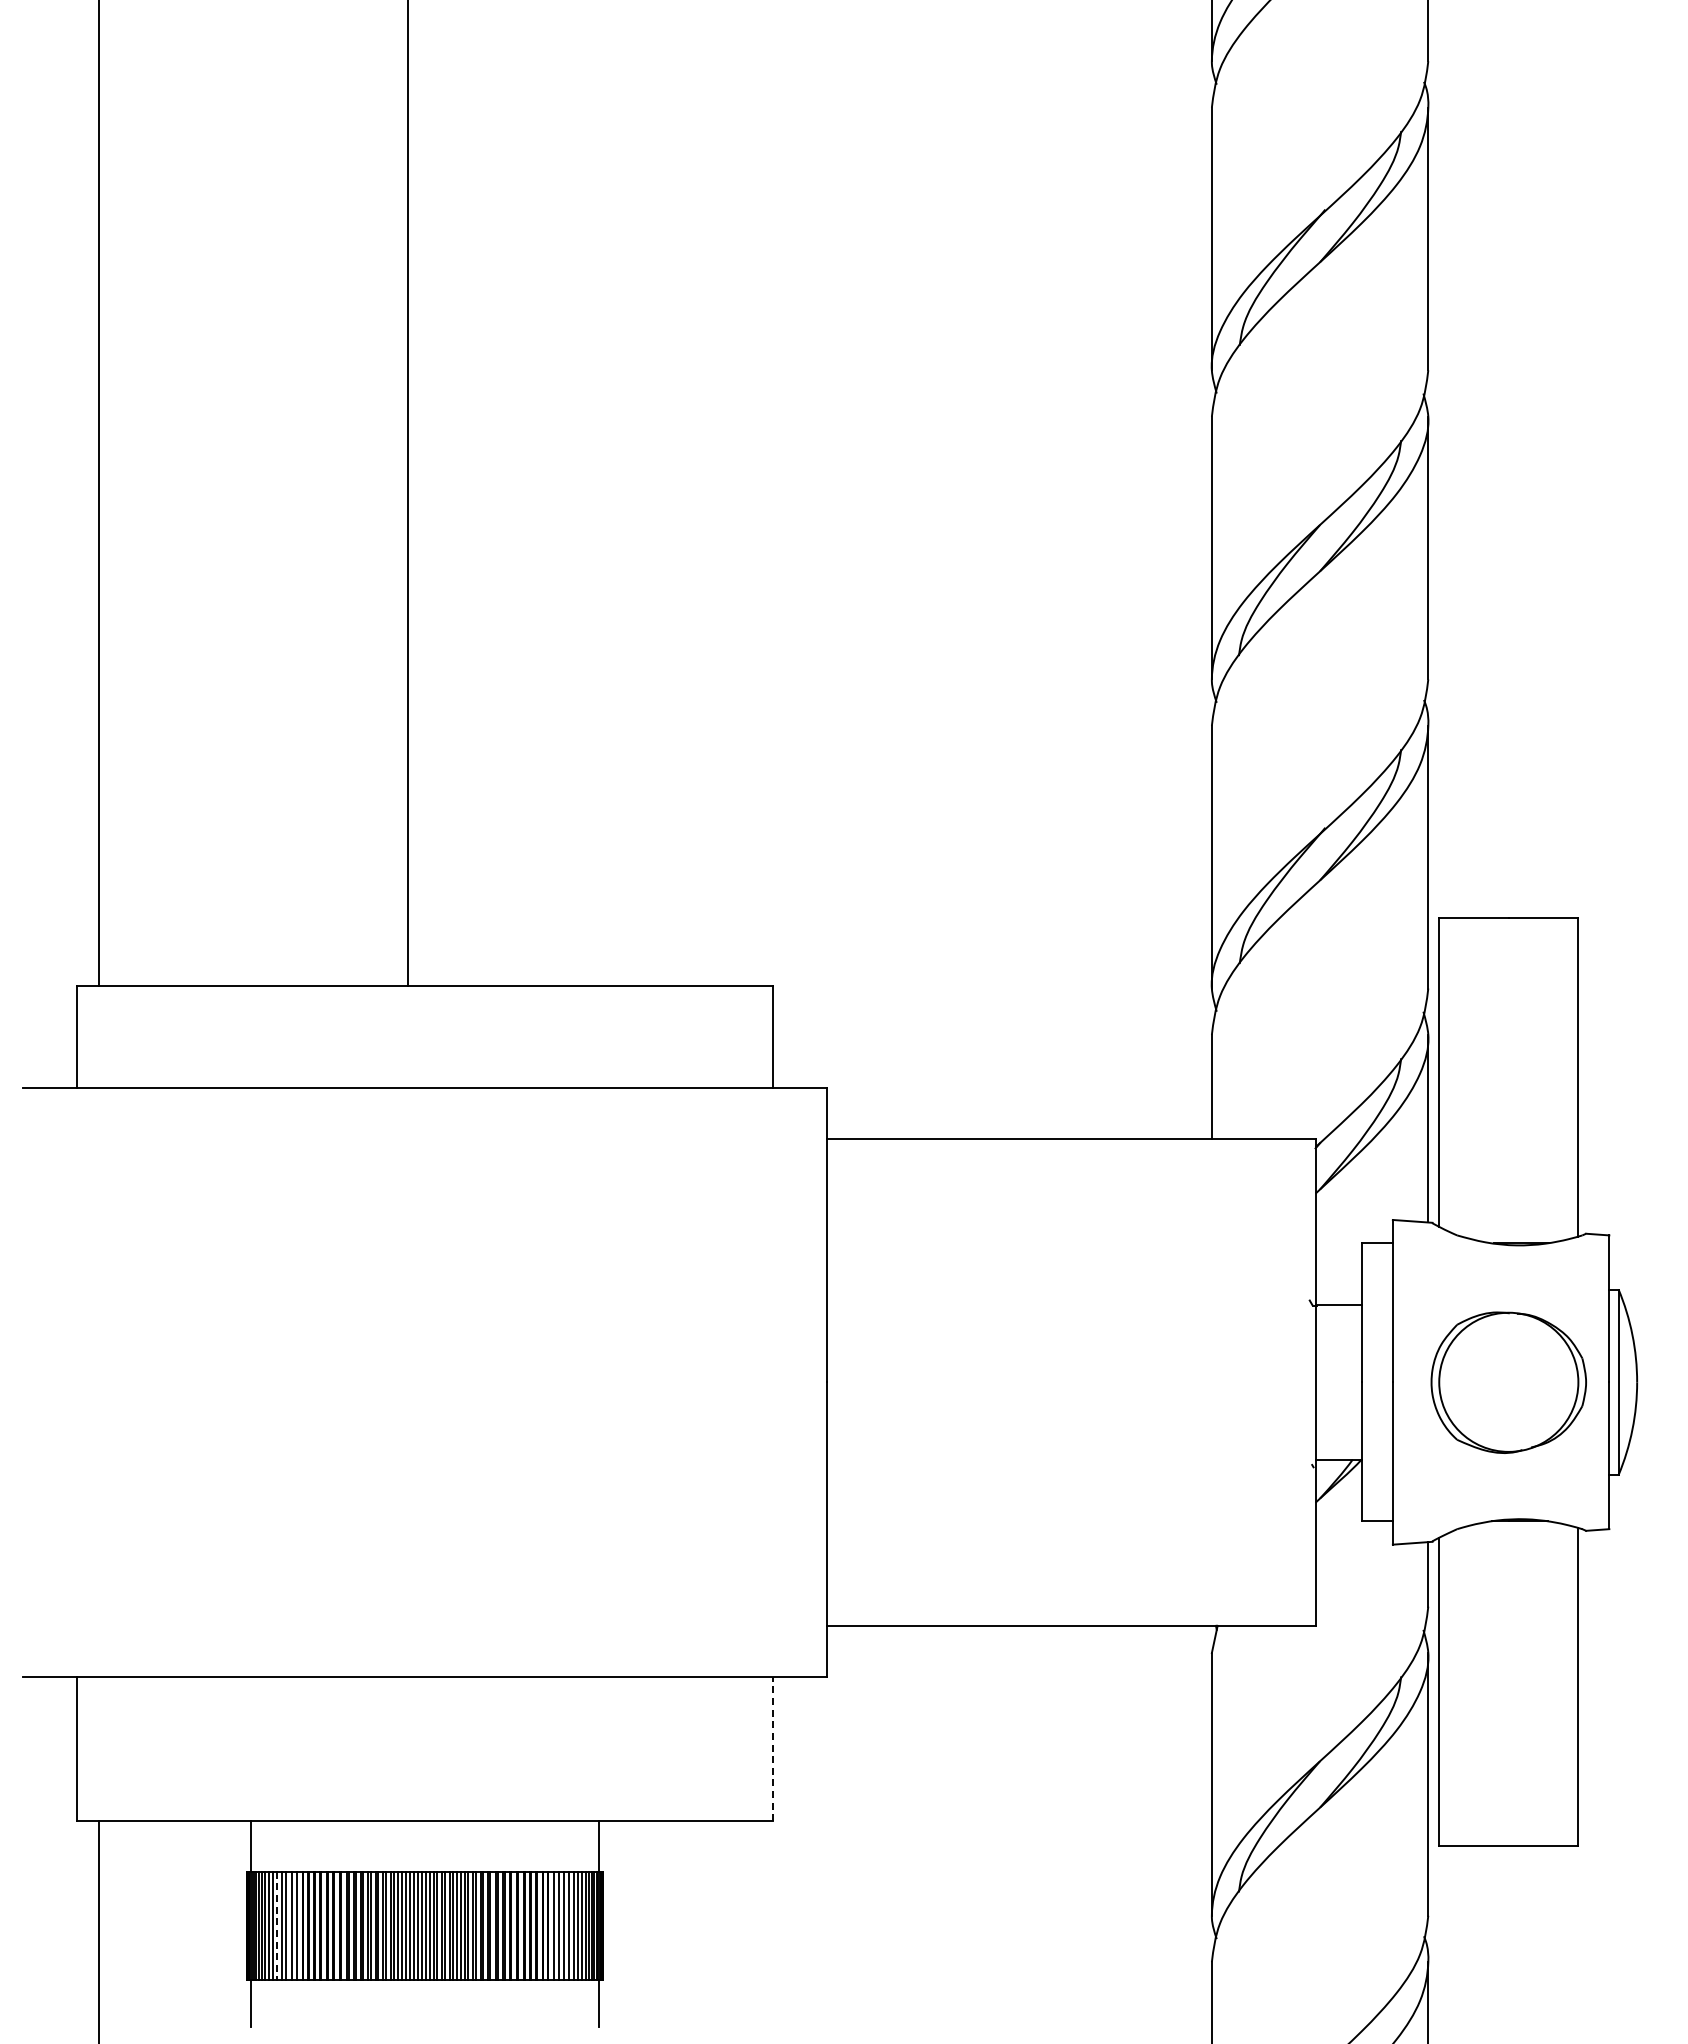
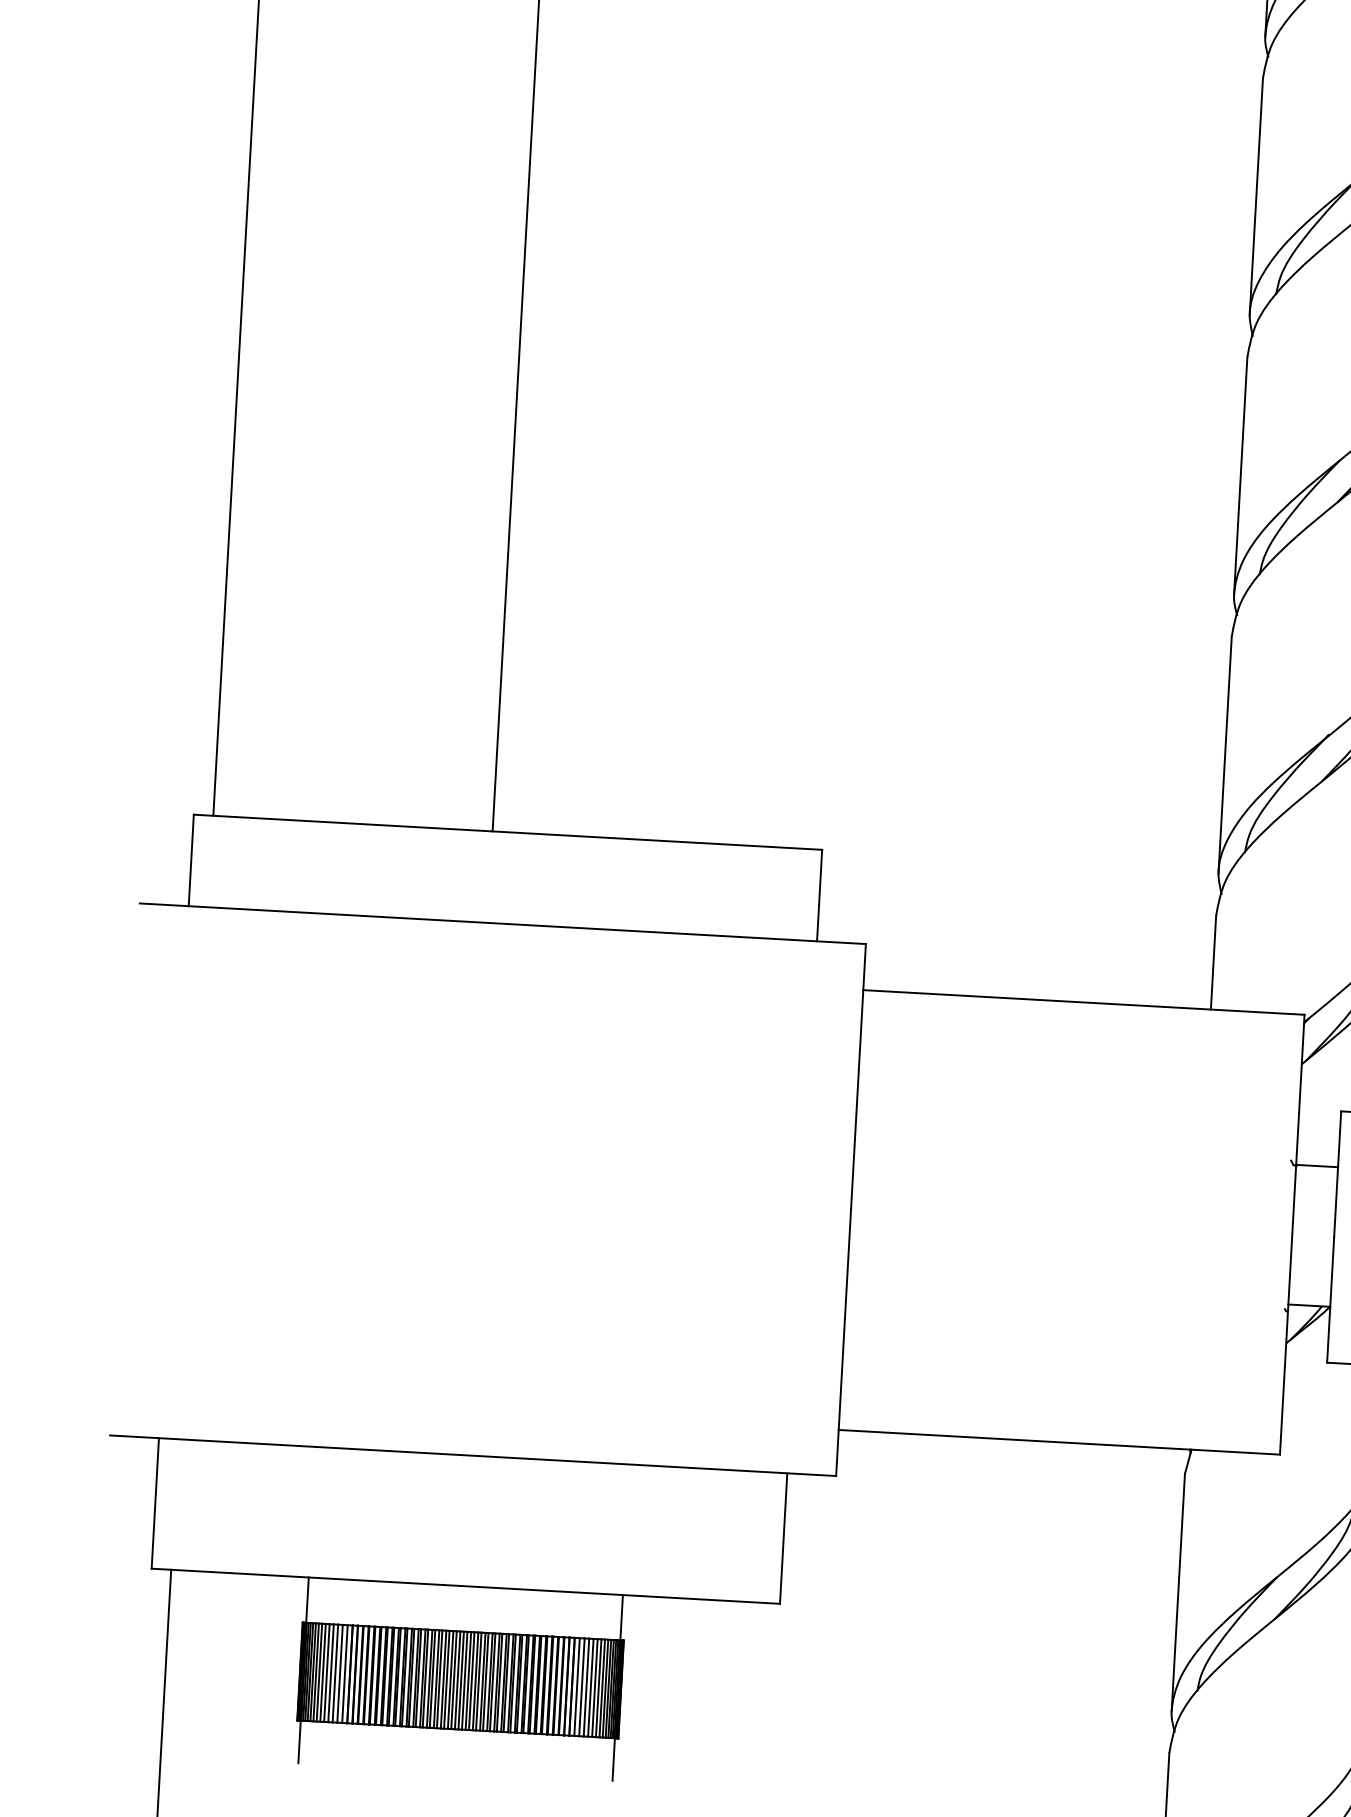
line: (772, 1748) -> (783, 1537), dashed -> solid
line: (277, 1926) -> (327, 1673), dashed -> solid

